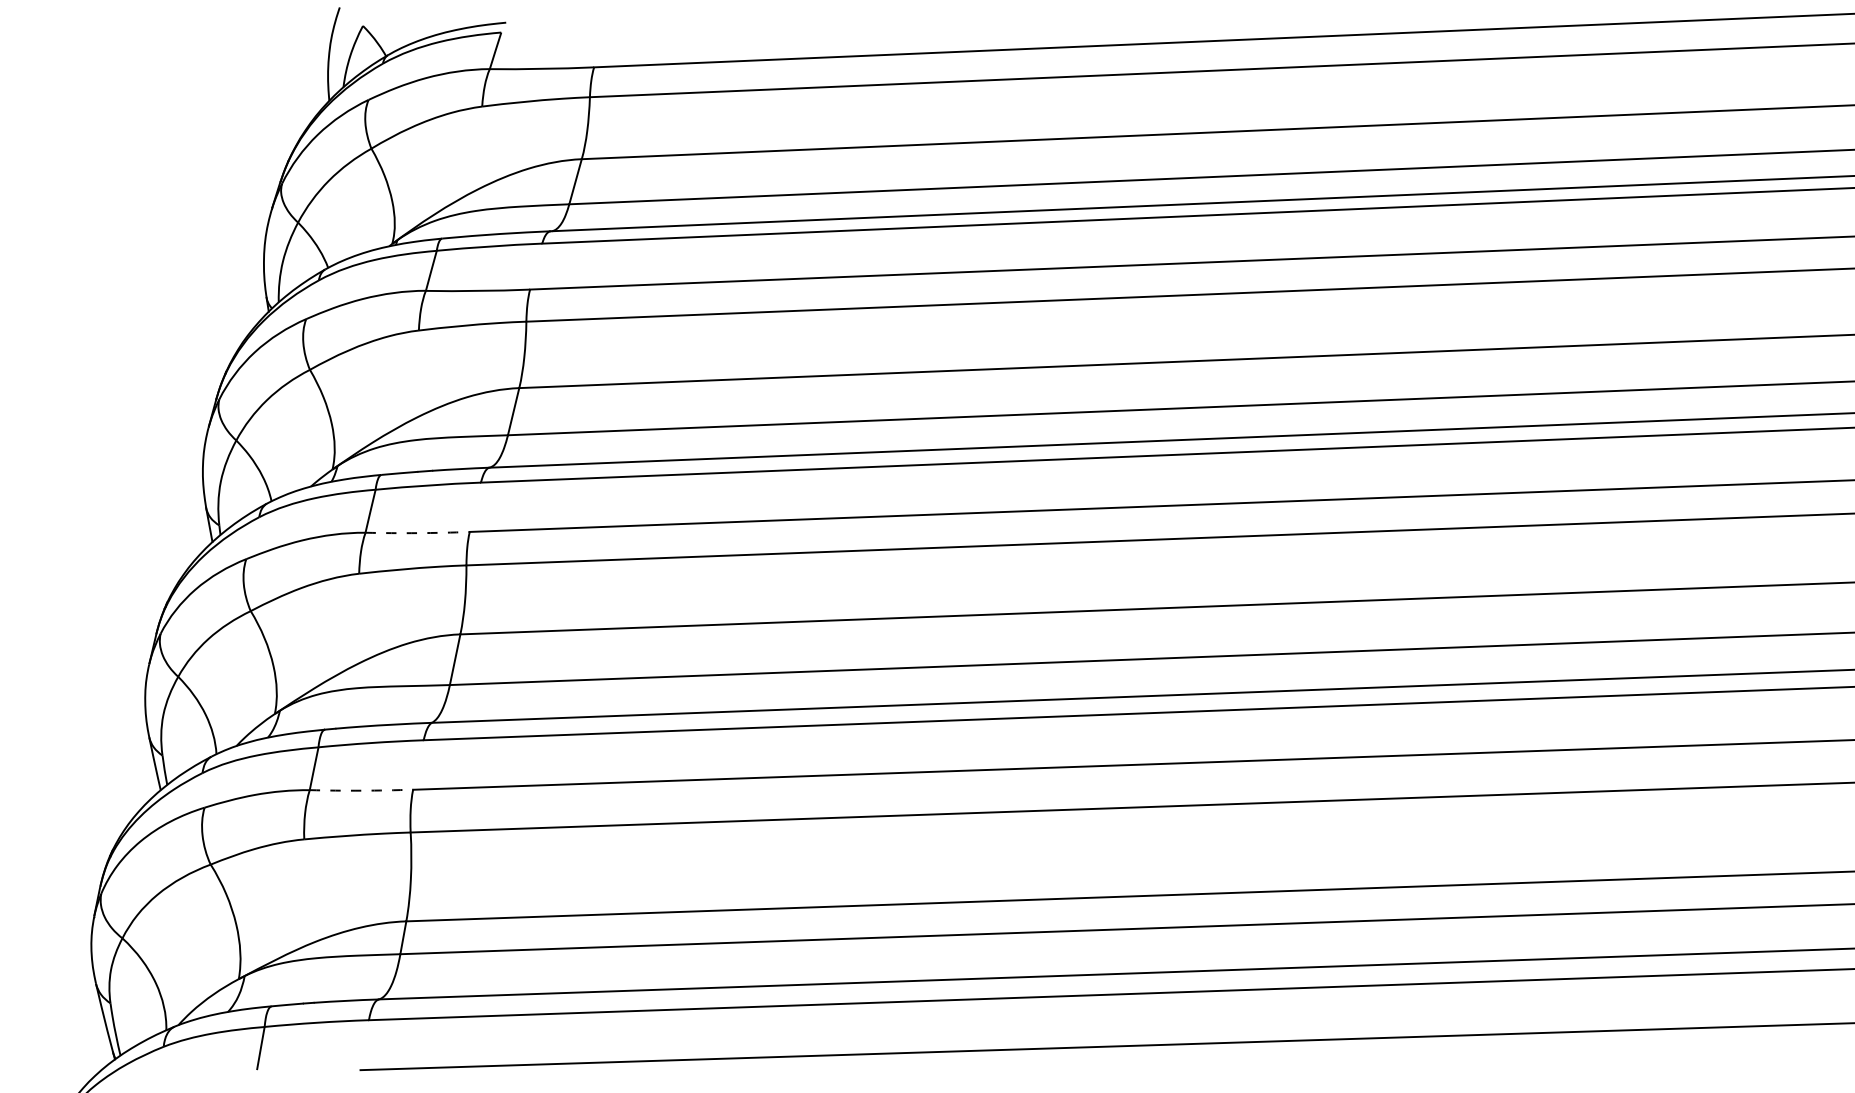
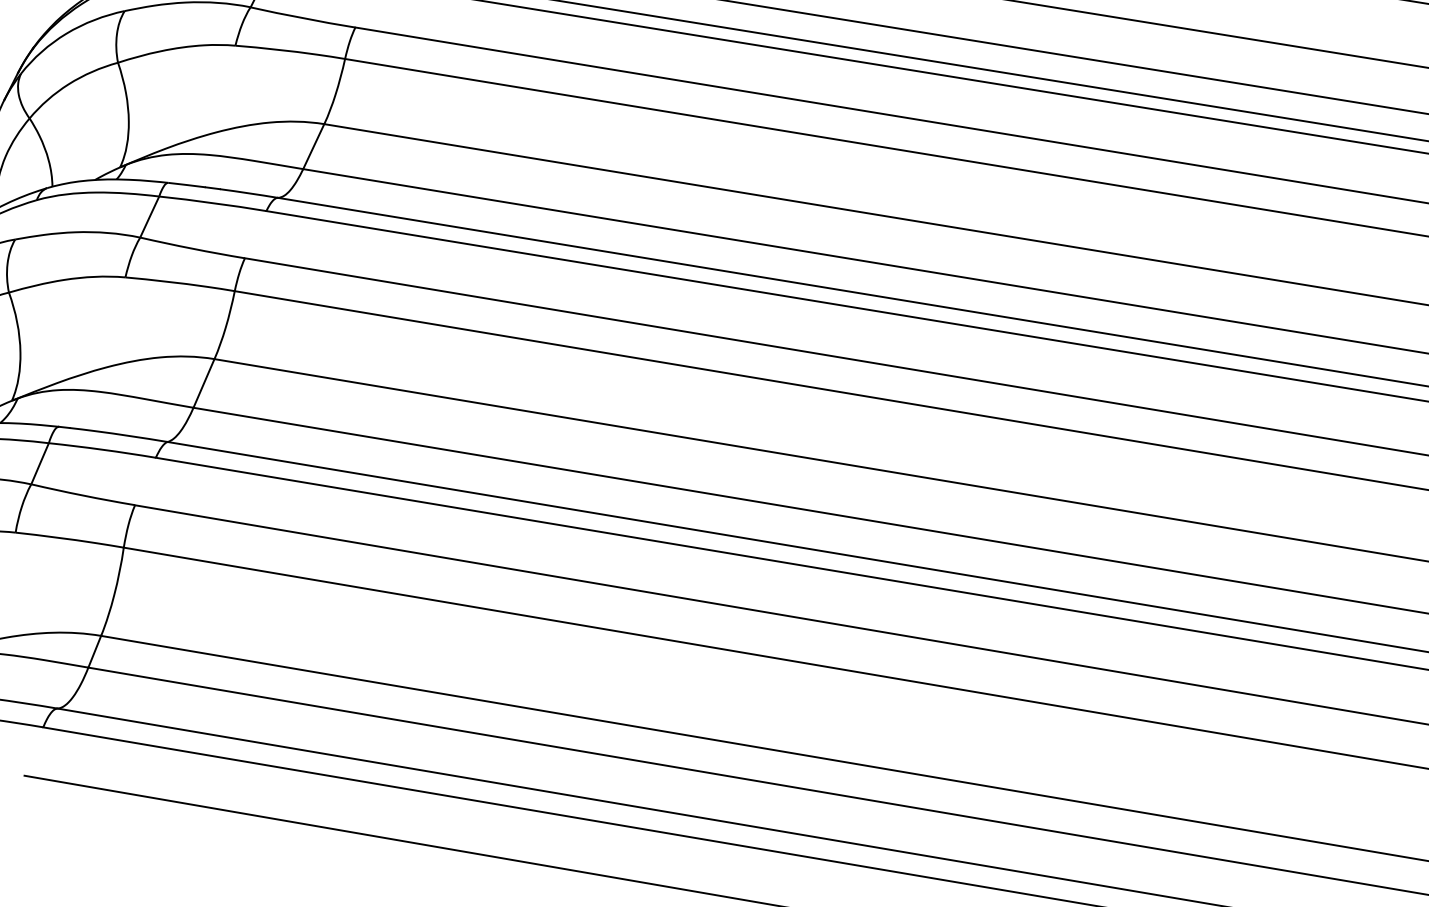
arc: (417, 533) -> (192, 249), dashed -> solid
arc: (361, 790) -> (83, 495), dashed -> solid

